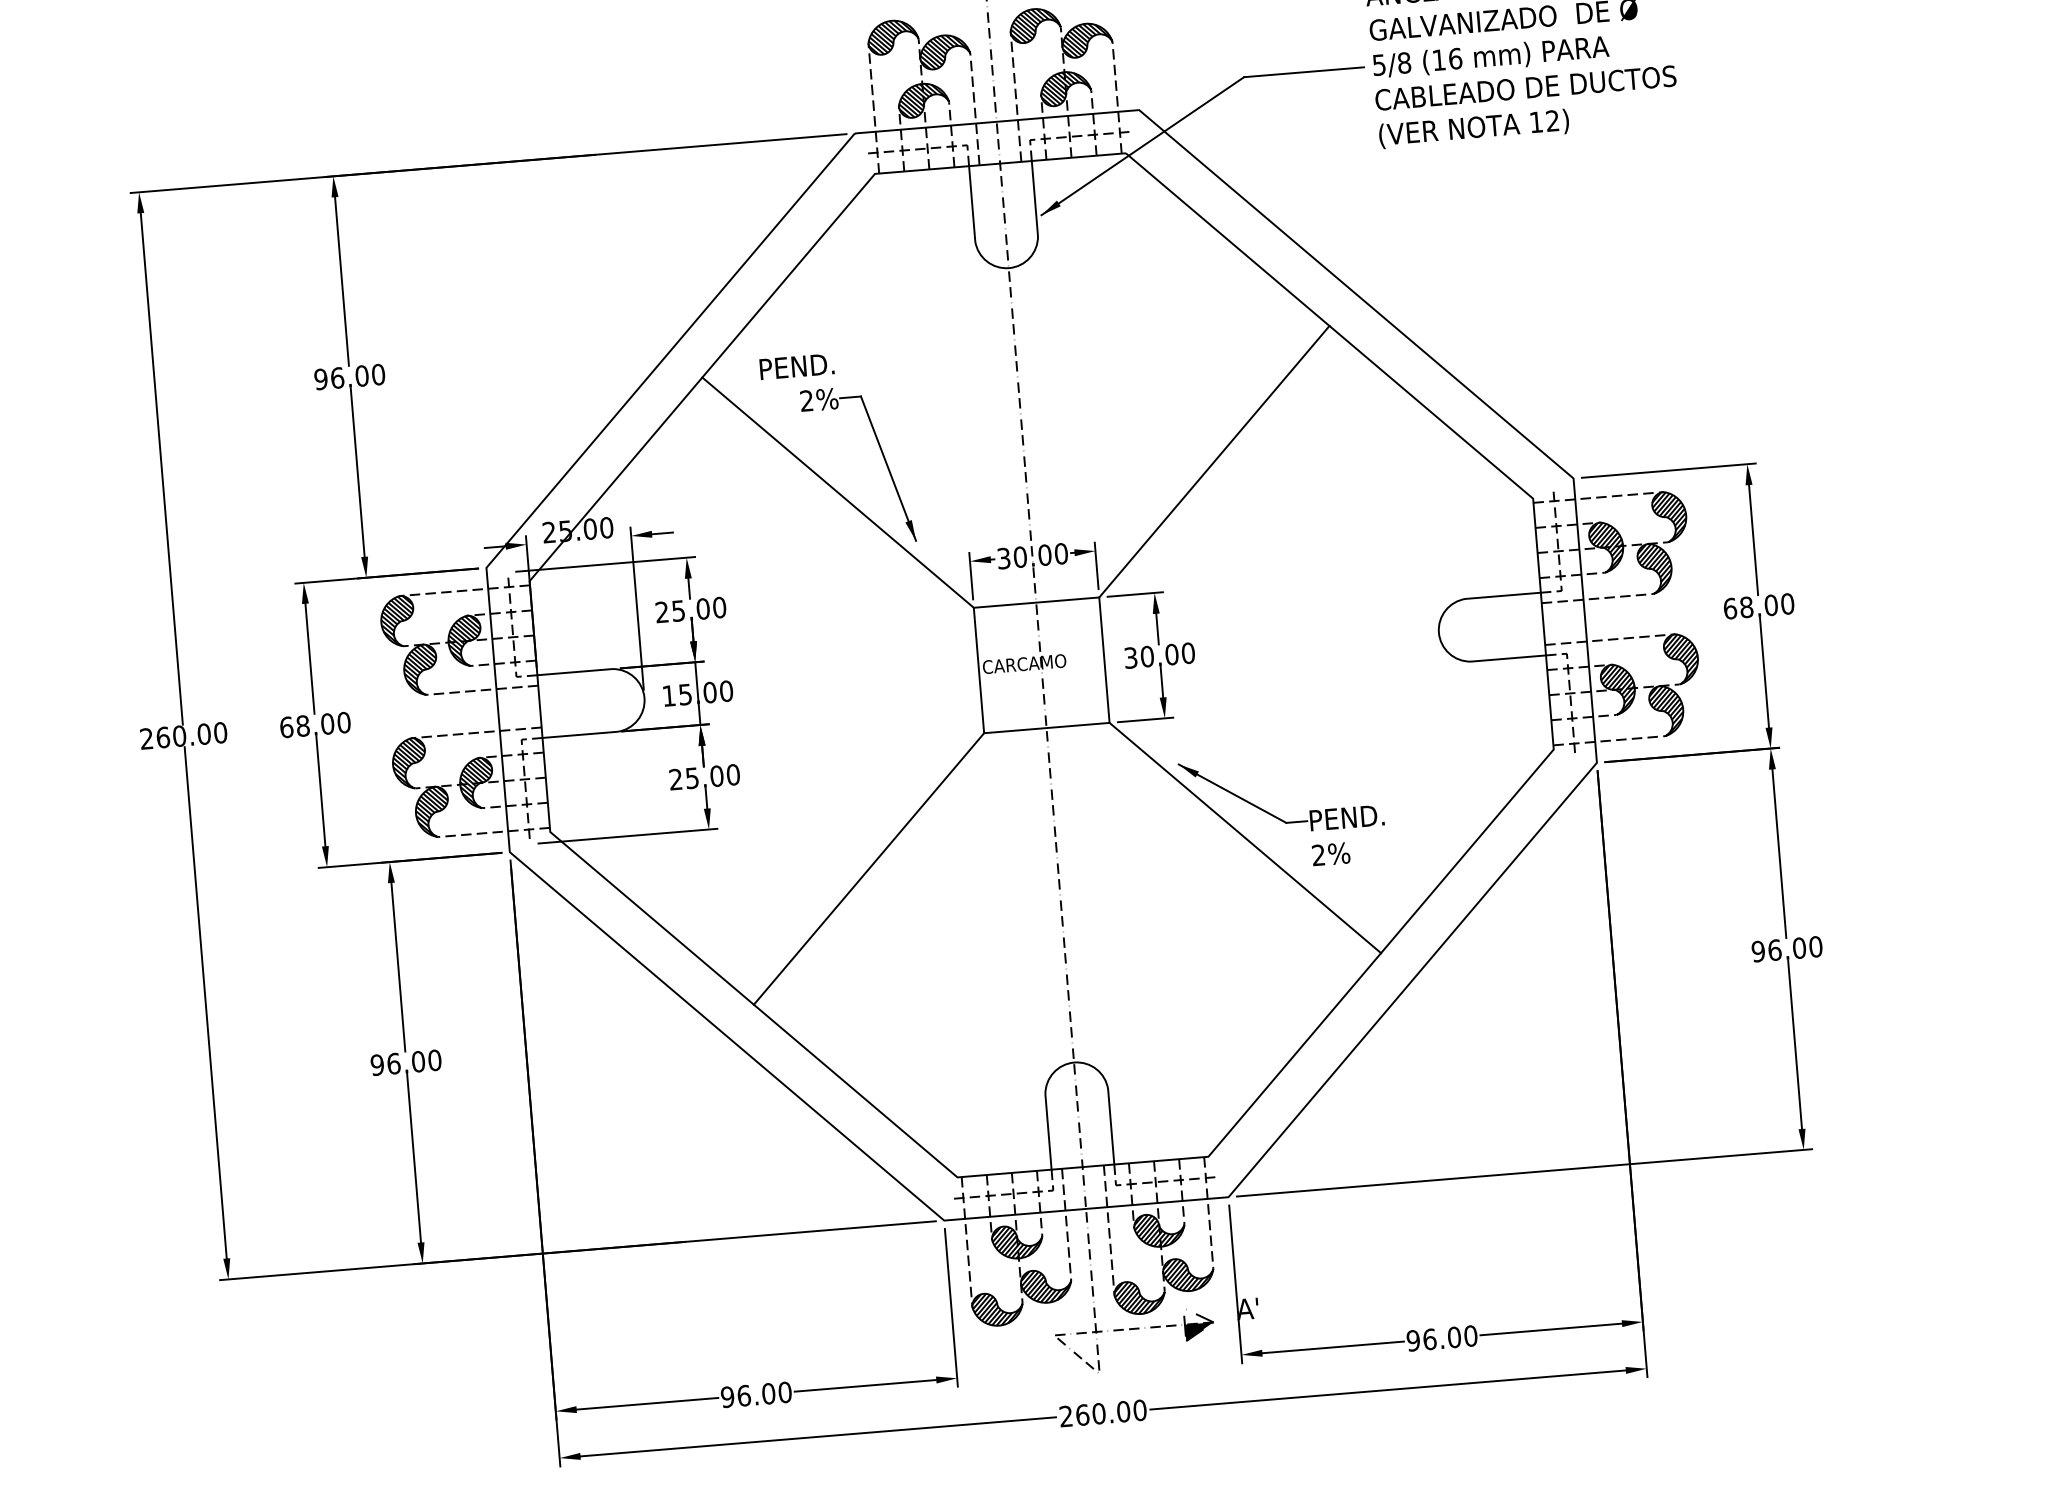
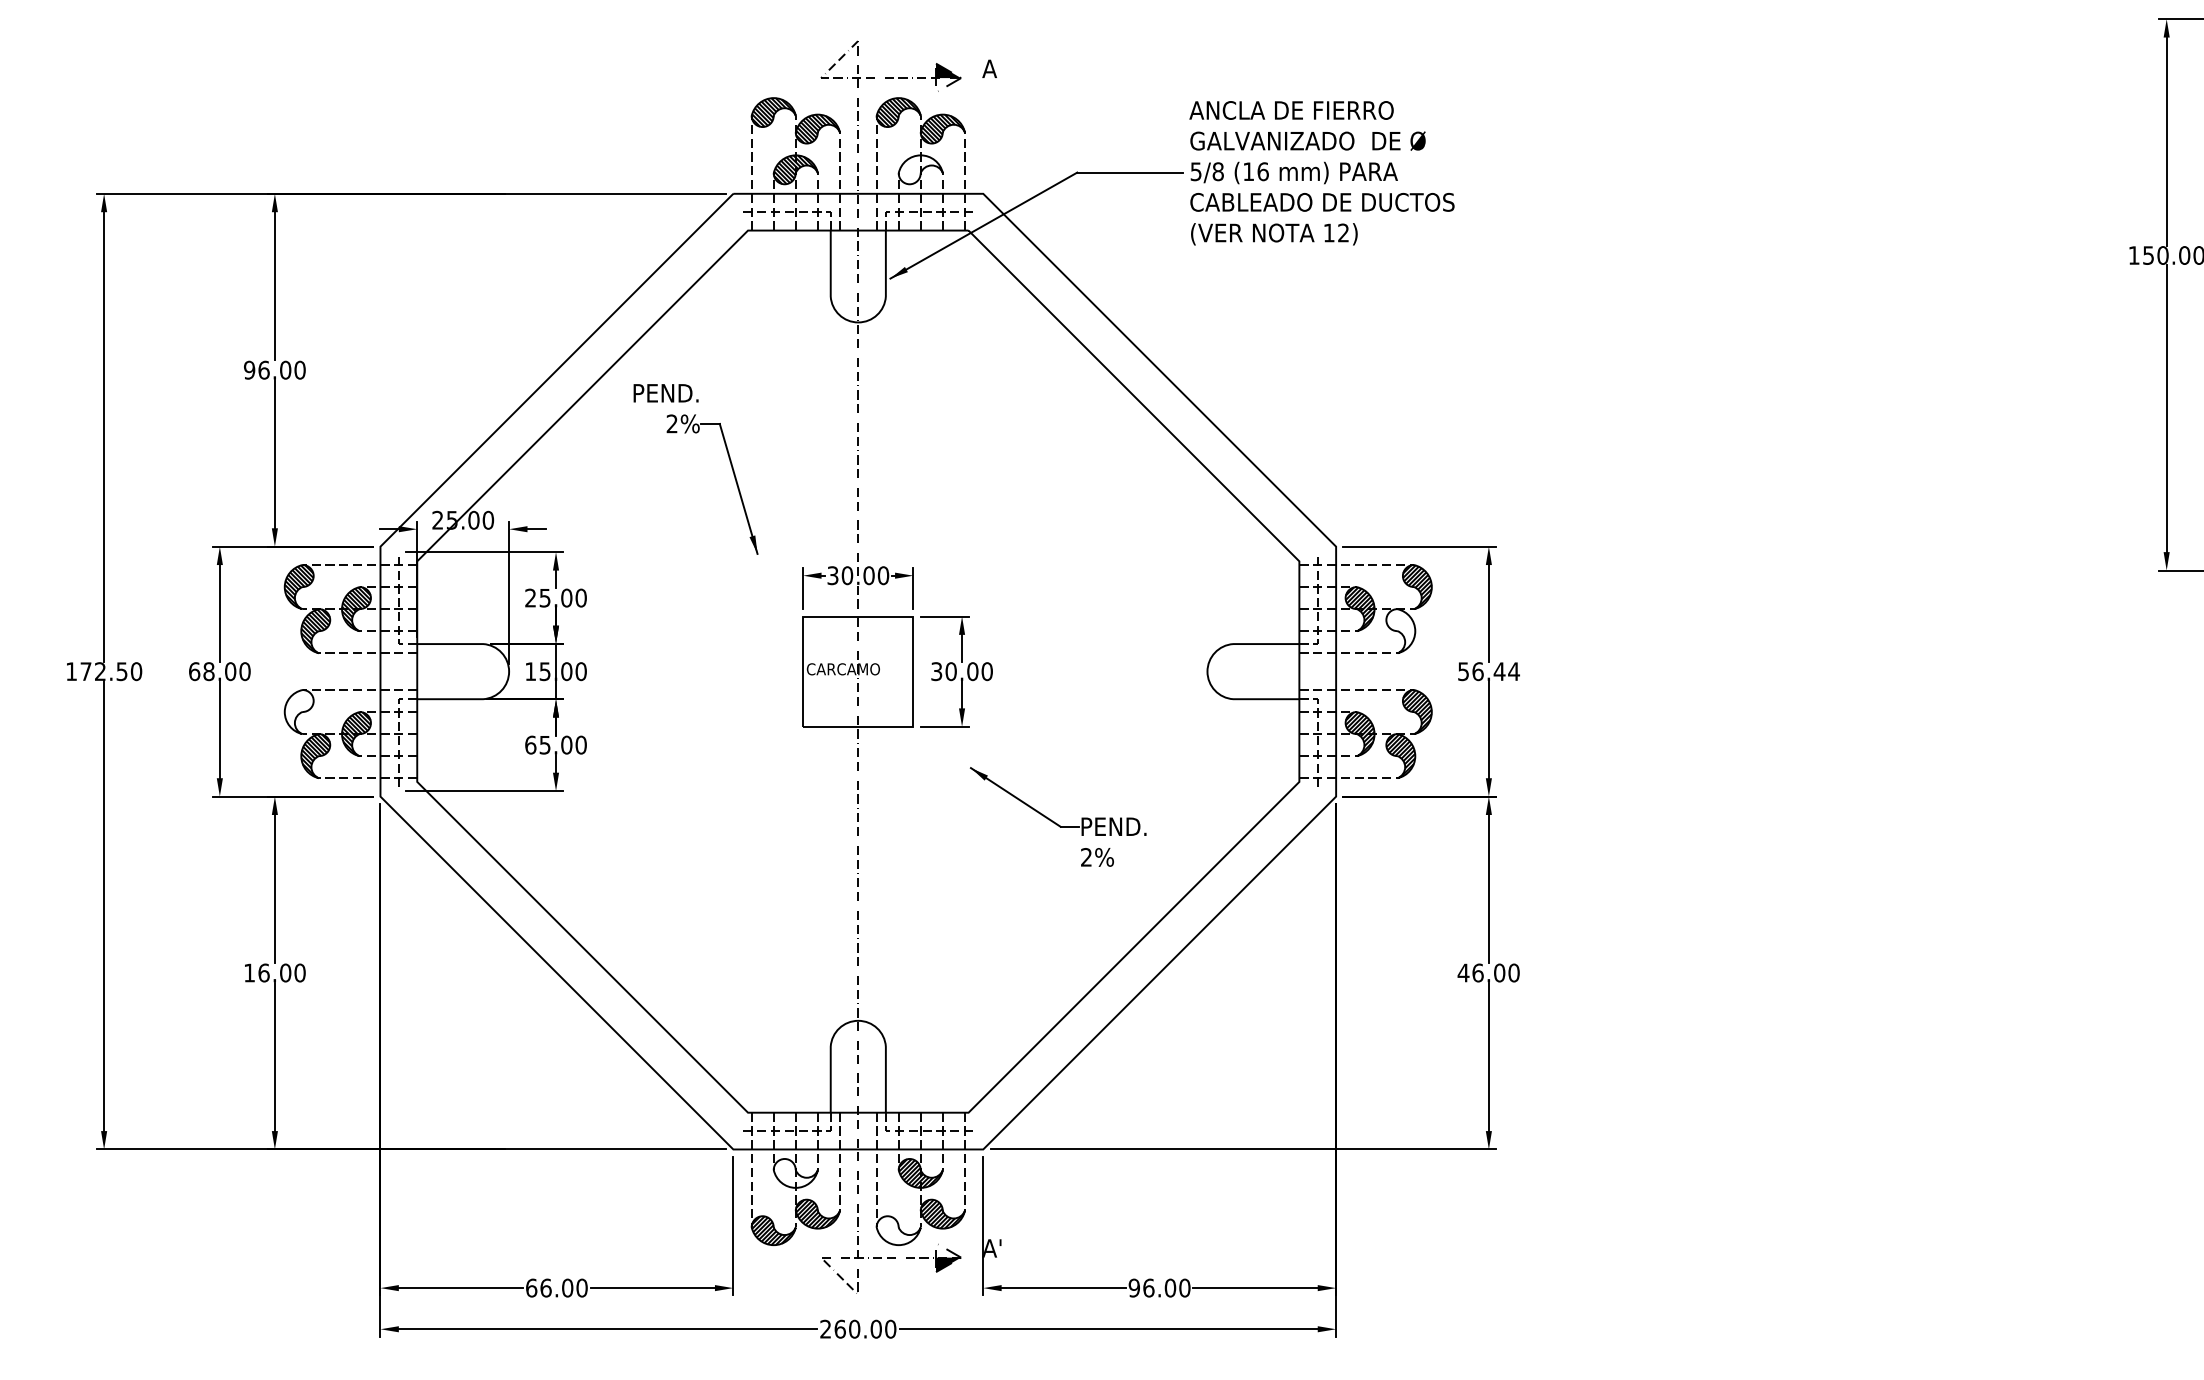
hatch: (1065, 88) -> (920, 169), removed
line: (1214, 460) -> (1023, 505), removed
line: (837, 491) -> (692, 505), removed
hatch: (1654, 567) -> (1400, 630), removed
text: (1758, 606) -> (1488, 671), 68.00 -> 56.44
text: (175, 736) -> (96, 671), 260.00 -> 172.50
hatch: (408, 763) -> (298, 711), removed
text: (675, 778) -> (530, 744), 25.00 -> 65.00
line: (1245, 837) -> (1023, 836), removed
line: (868, 868) -> (692, 836), removed
text: (1758, 950) -> (1463, 972), 96.00 -> 46.00
text: (377, 1064) -> (249, 972), 96.00 -> 16.00
hatch: (1017, 1242) -> (795, 1173), removed
hatch: (1138, 1297) -> (897, 1230), removed
text: (727, 1396) -> (531, 1287), 96.00 -> 66.00

